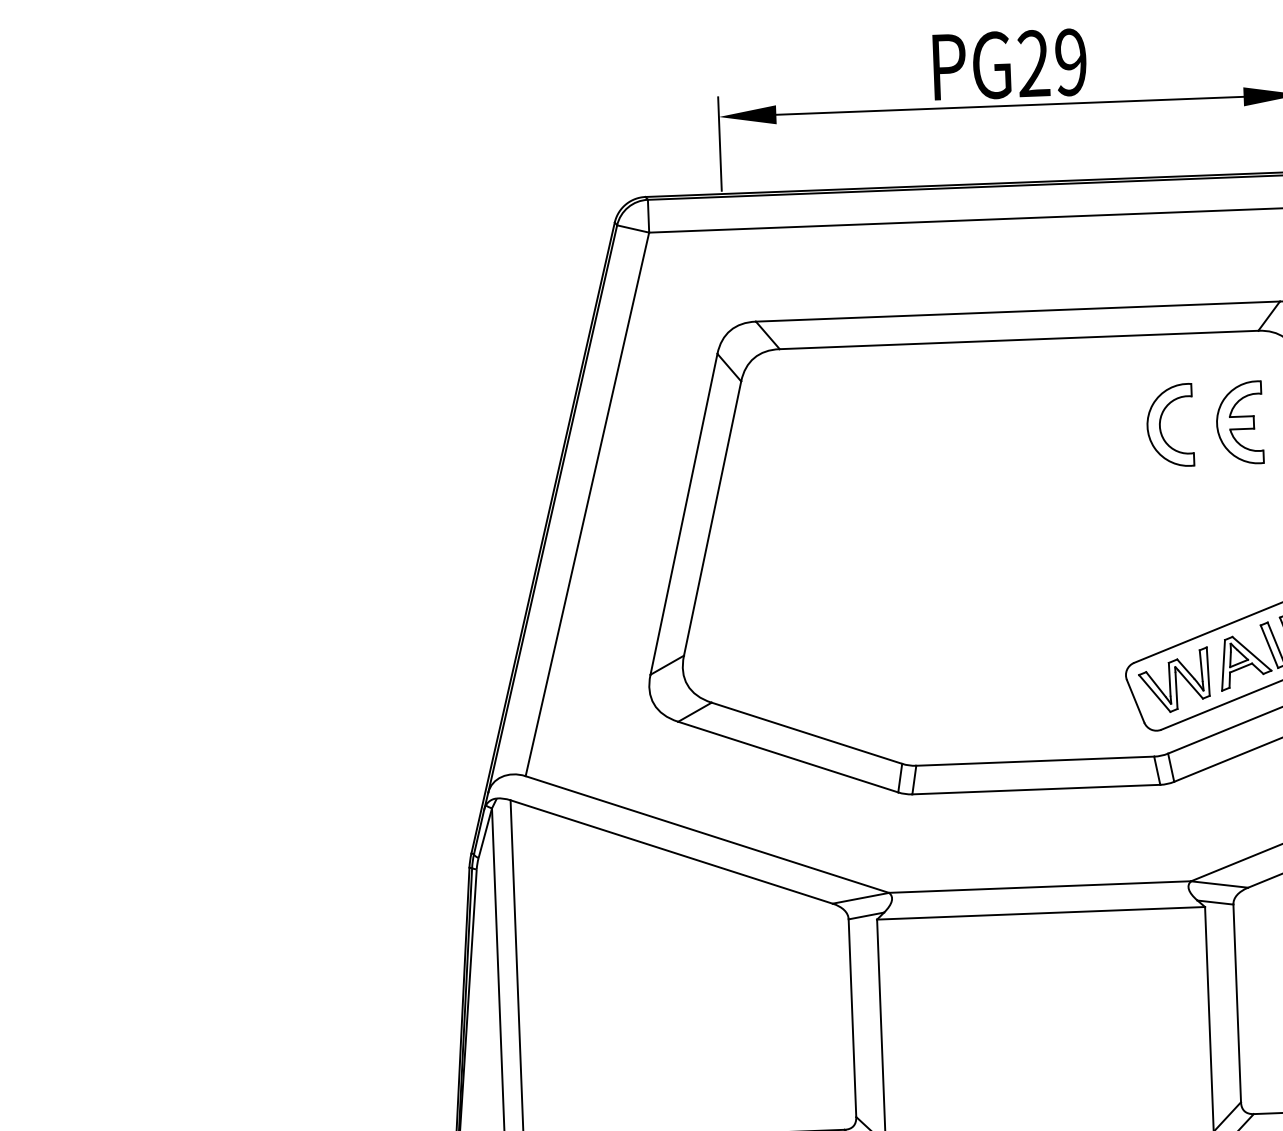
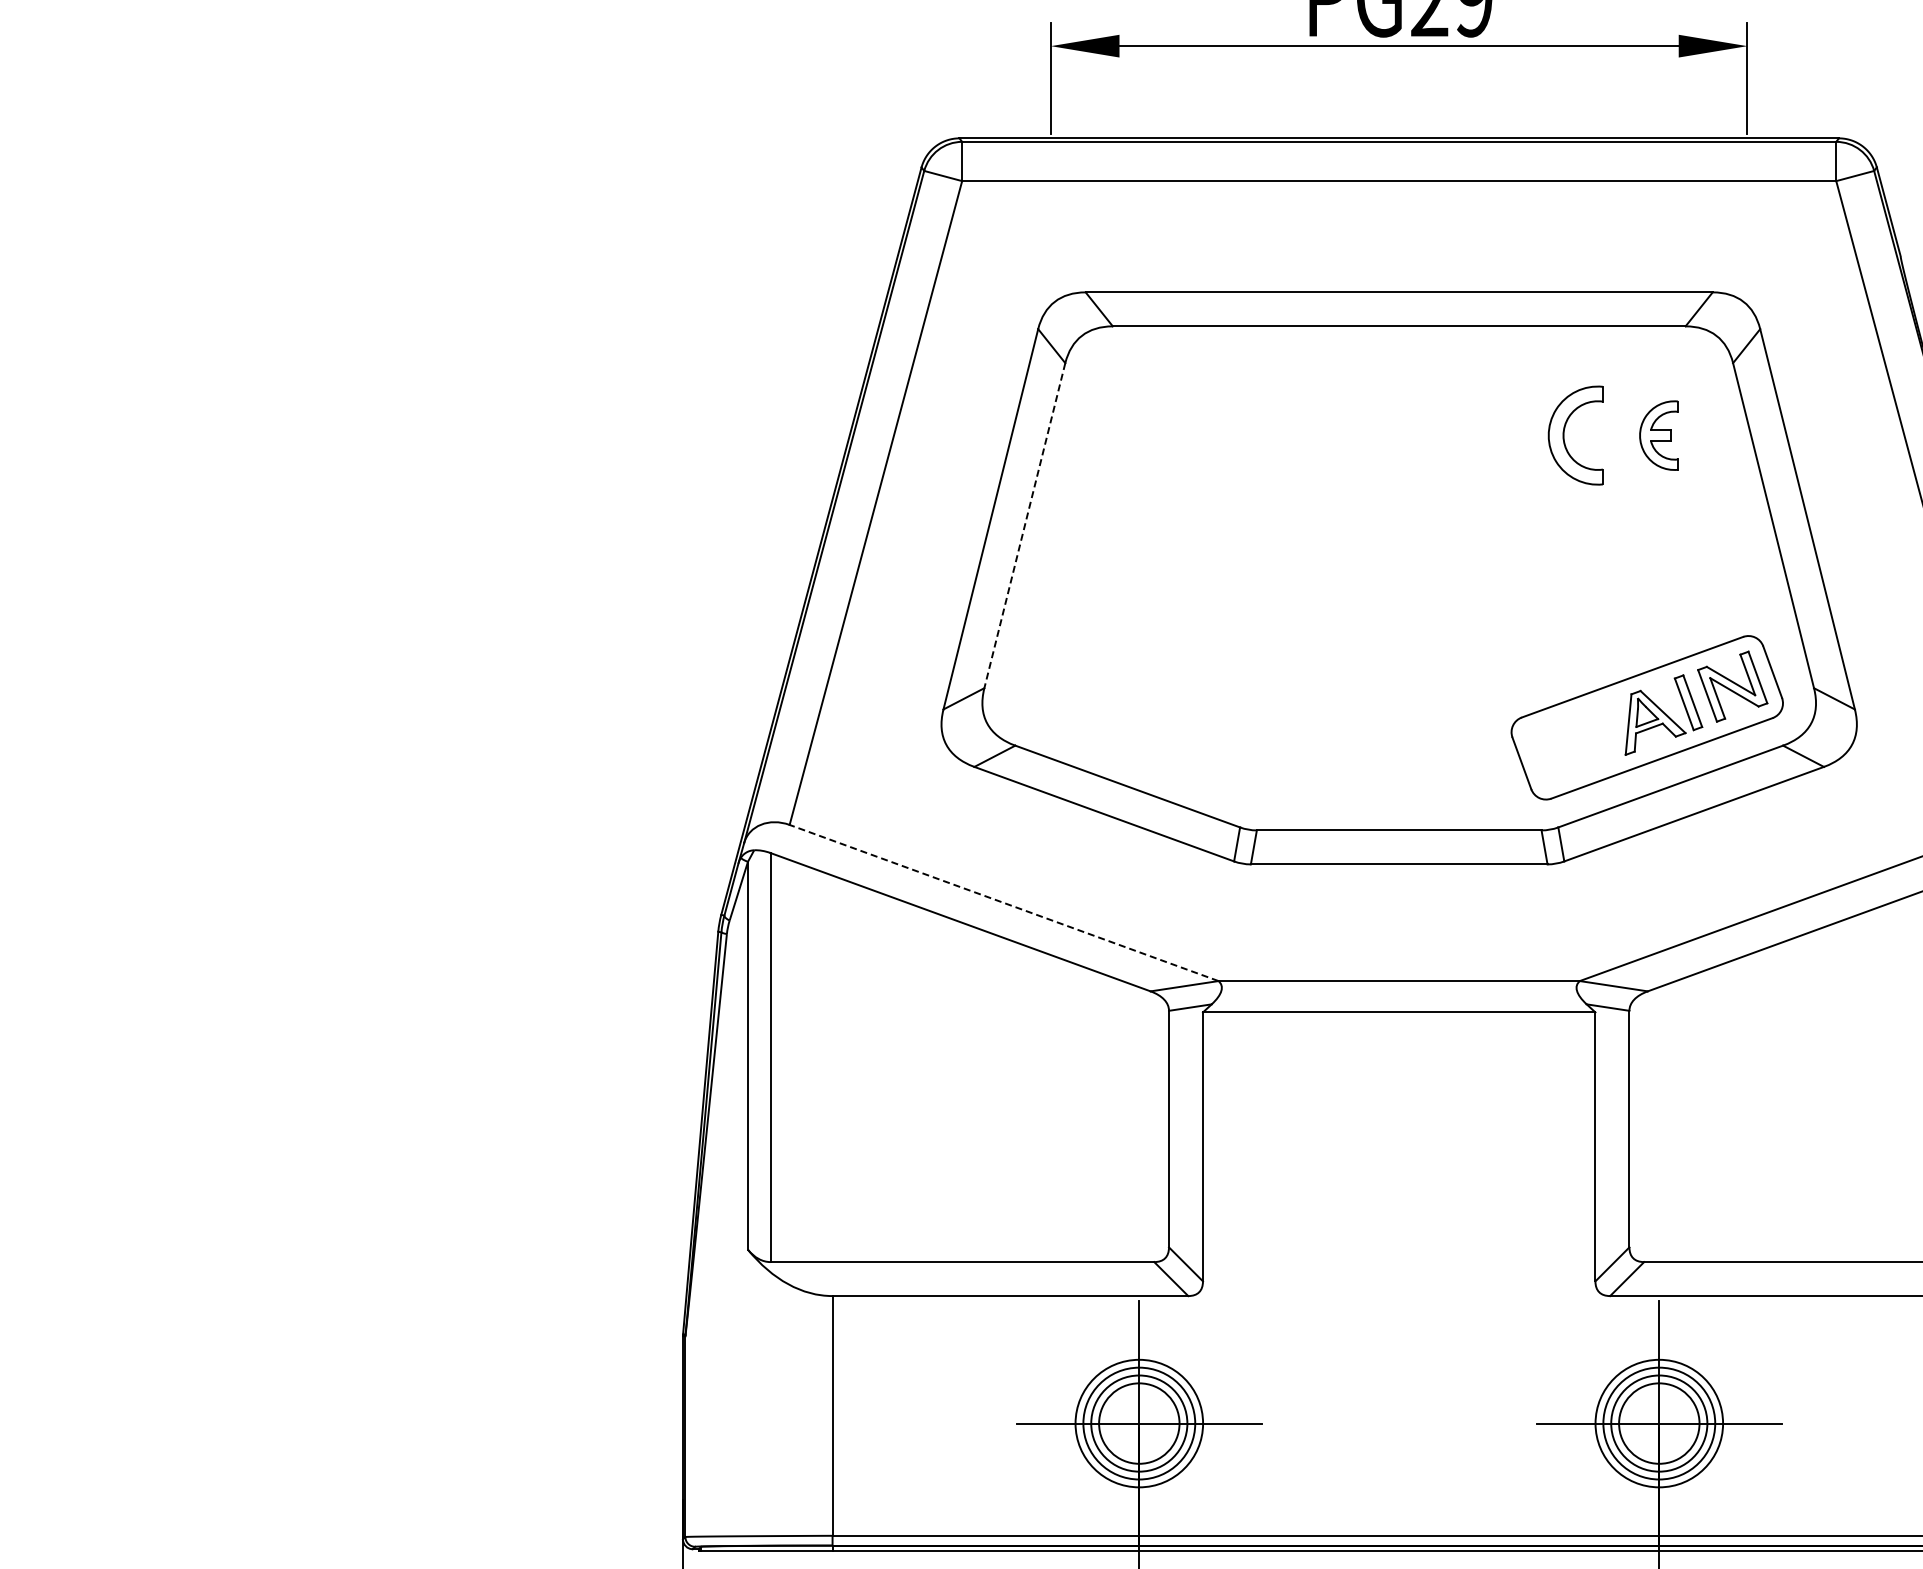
part: (1239, 422) -> (1658, 435), size x0.7
line: (712, 519) -> (1024, 526), solid -> dashed
part: (1173, 679) -> (1568, 739), removed
line: (706, 834) -> (1003, 902), solid -> dashed

